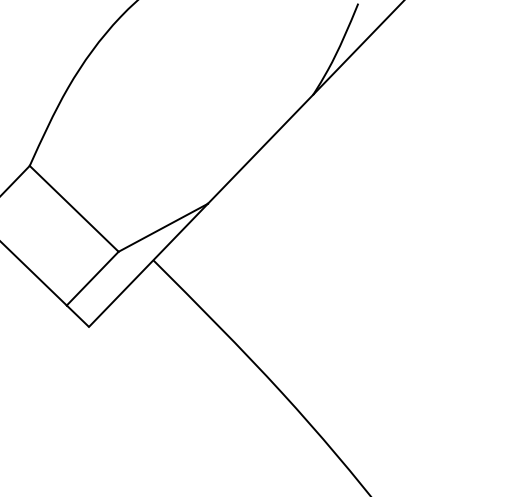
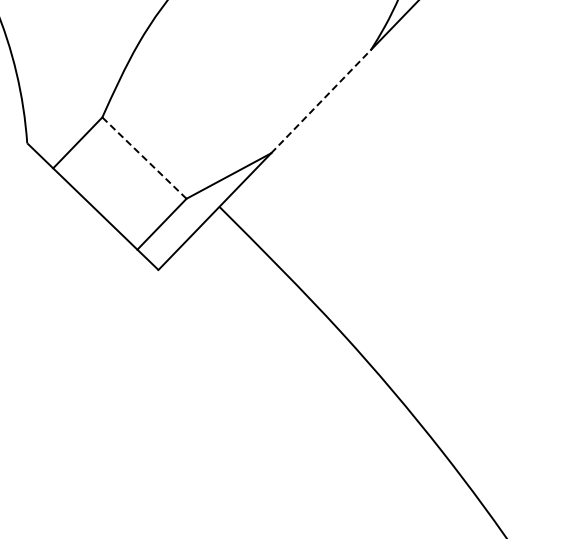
line: (261, 149) -> (321, 101), solid -> dashed
line: (74, 209) -> (144, 158), solid -> dashed

